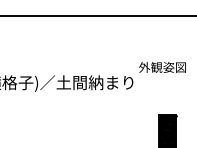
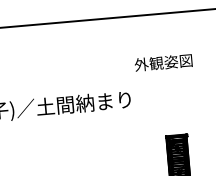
text: (162, 67) -> (163, 62), moved

